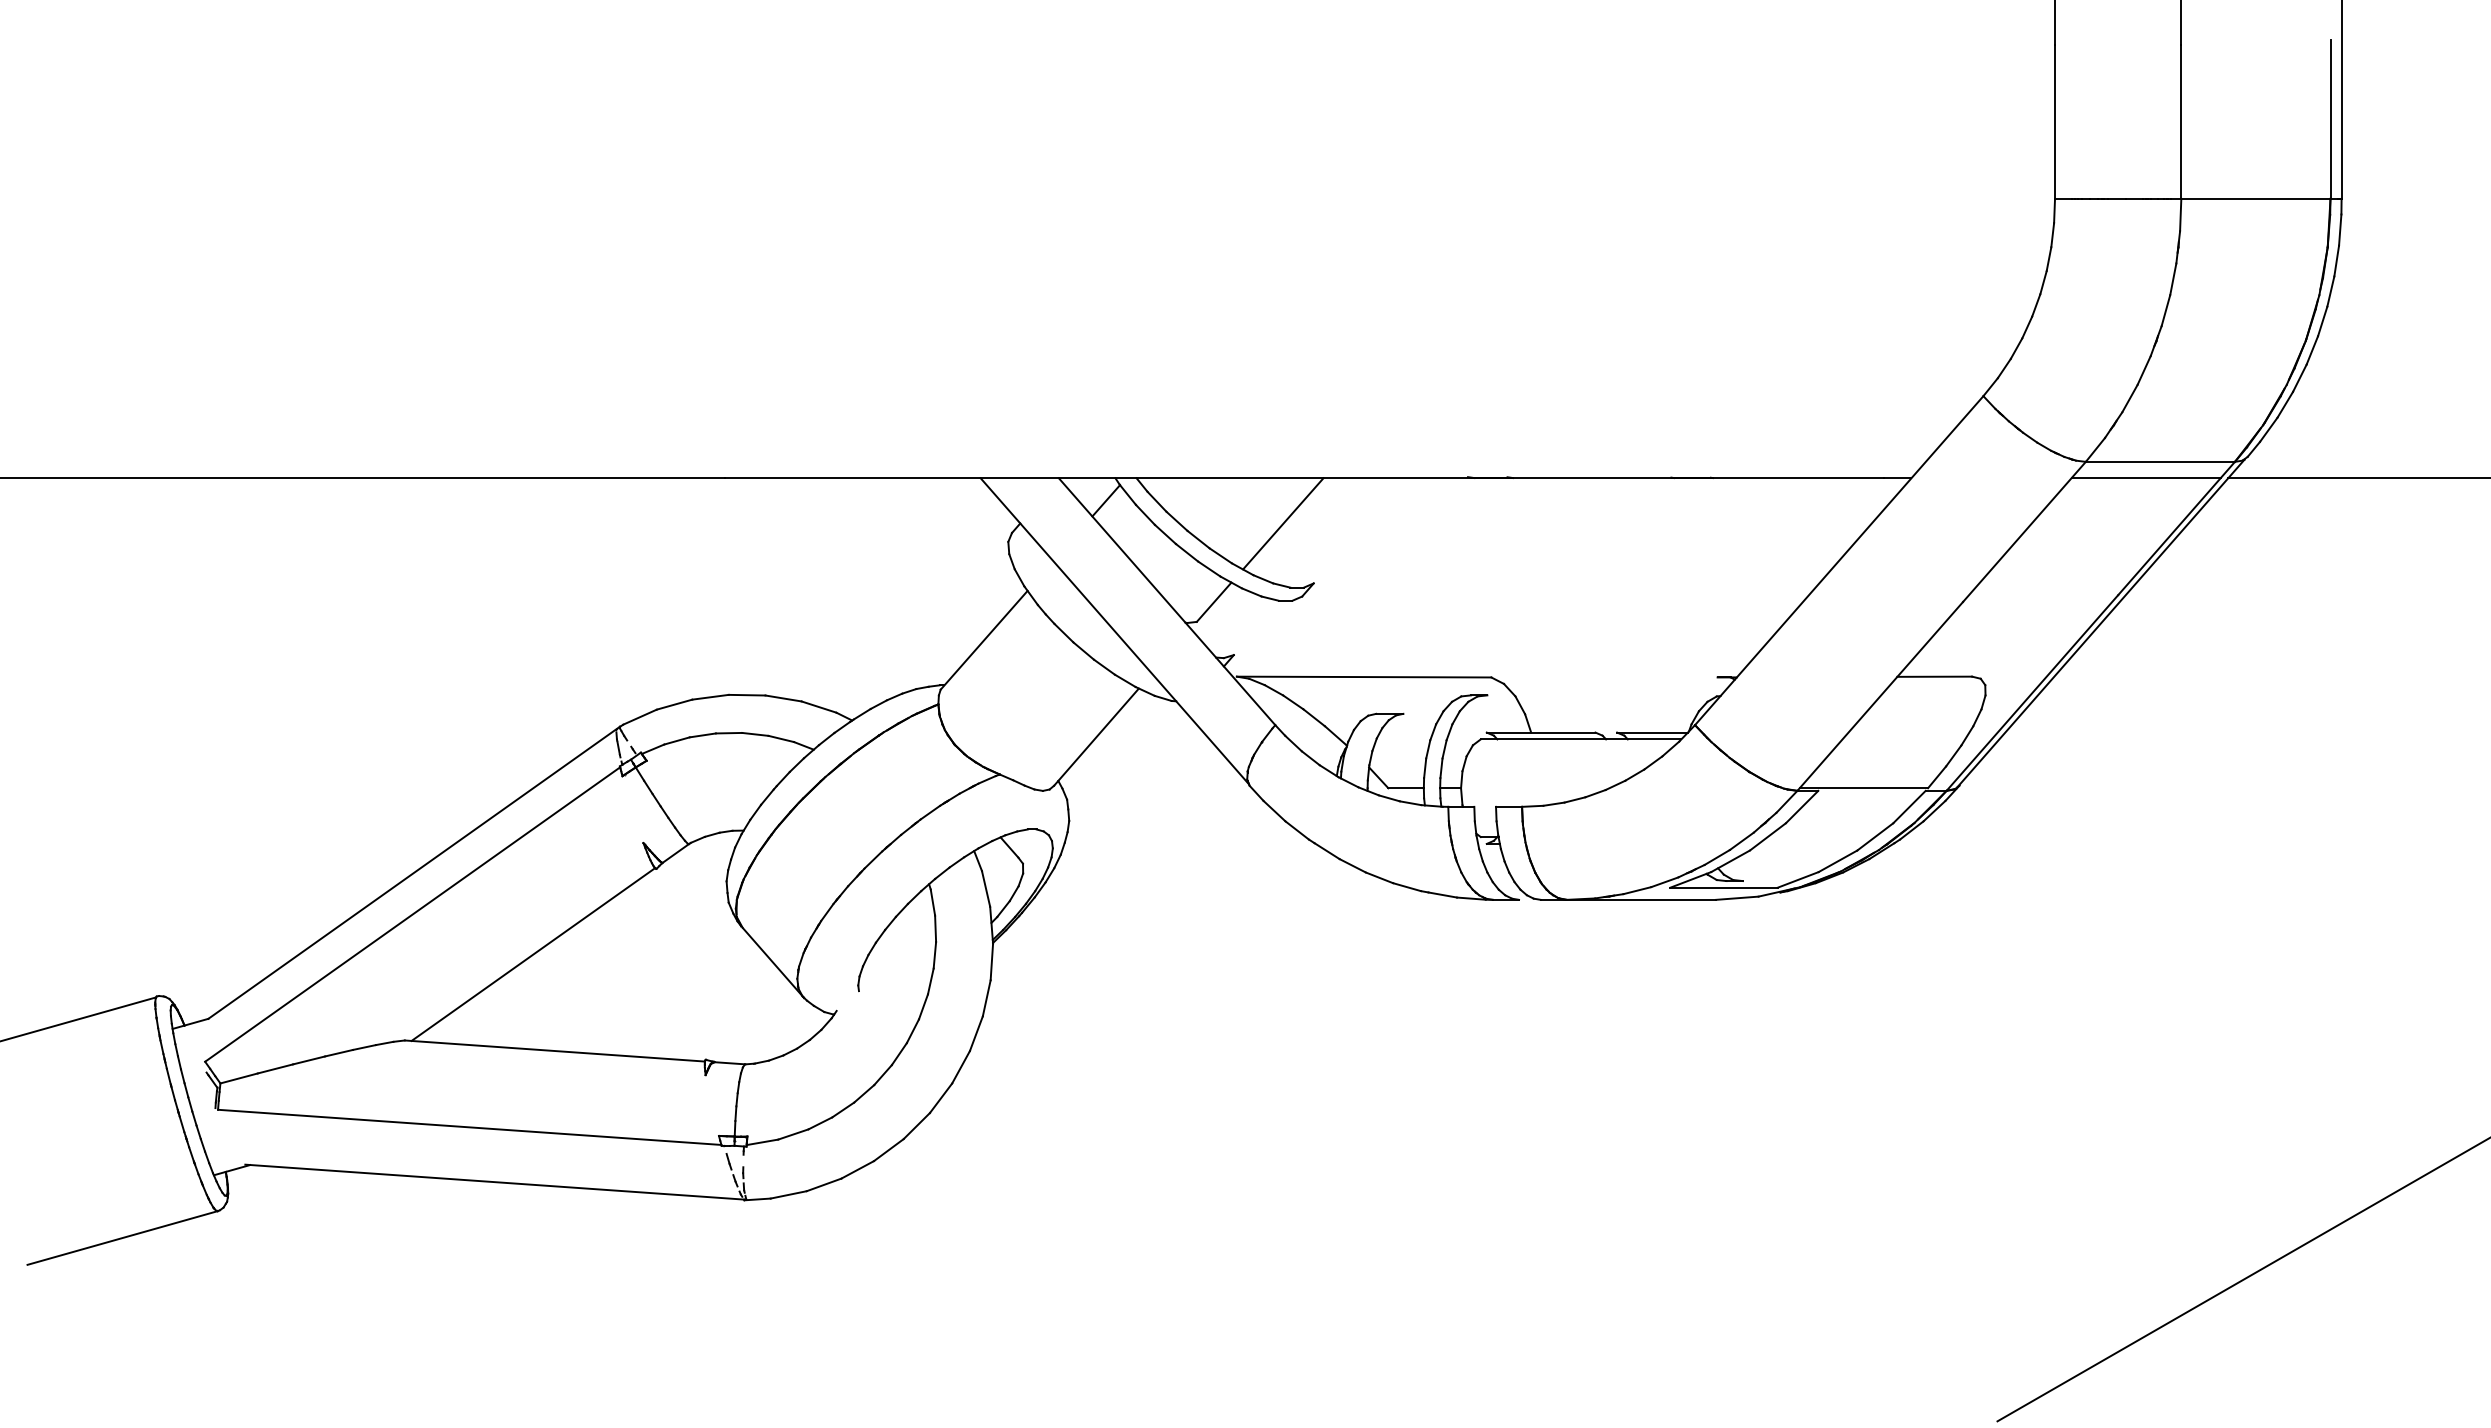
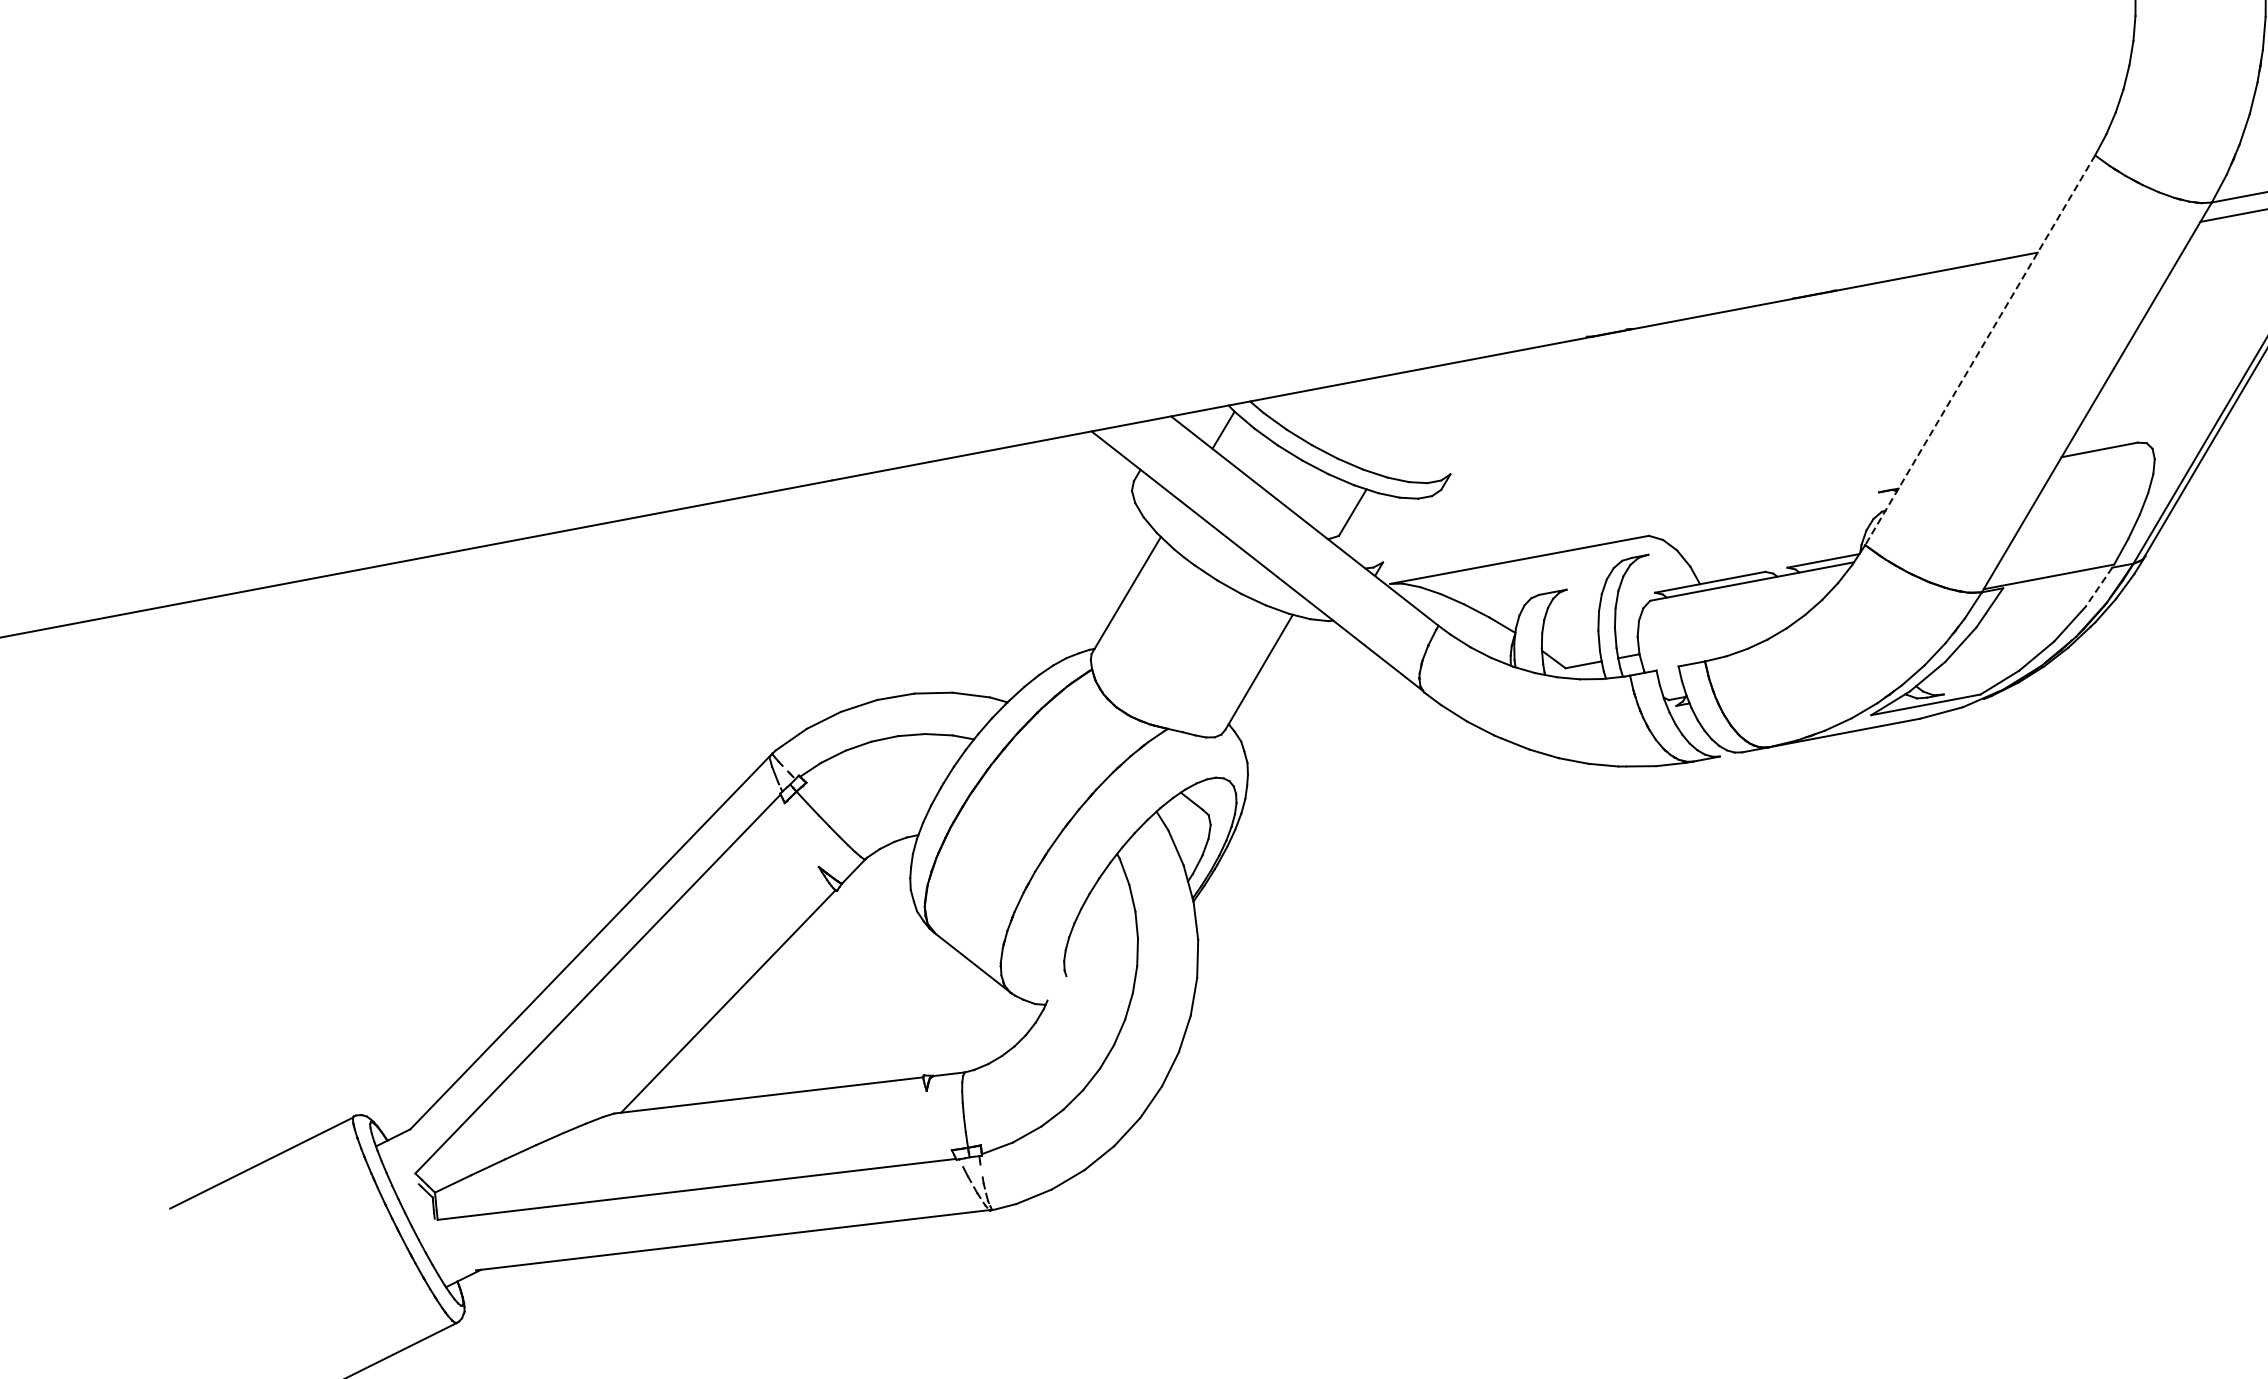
line: (1283, 523) -> (1408, 419), removed
line: (1839, 560) -> (1980, 350), solid -> dashed
line: (1909, 807) -> (2099, 587), solid -> dashed

